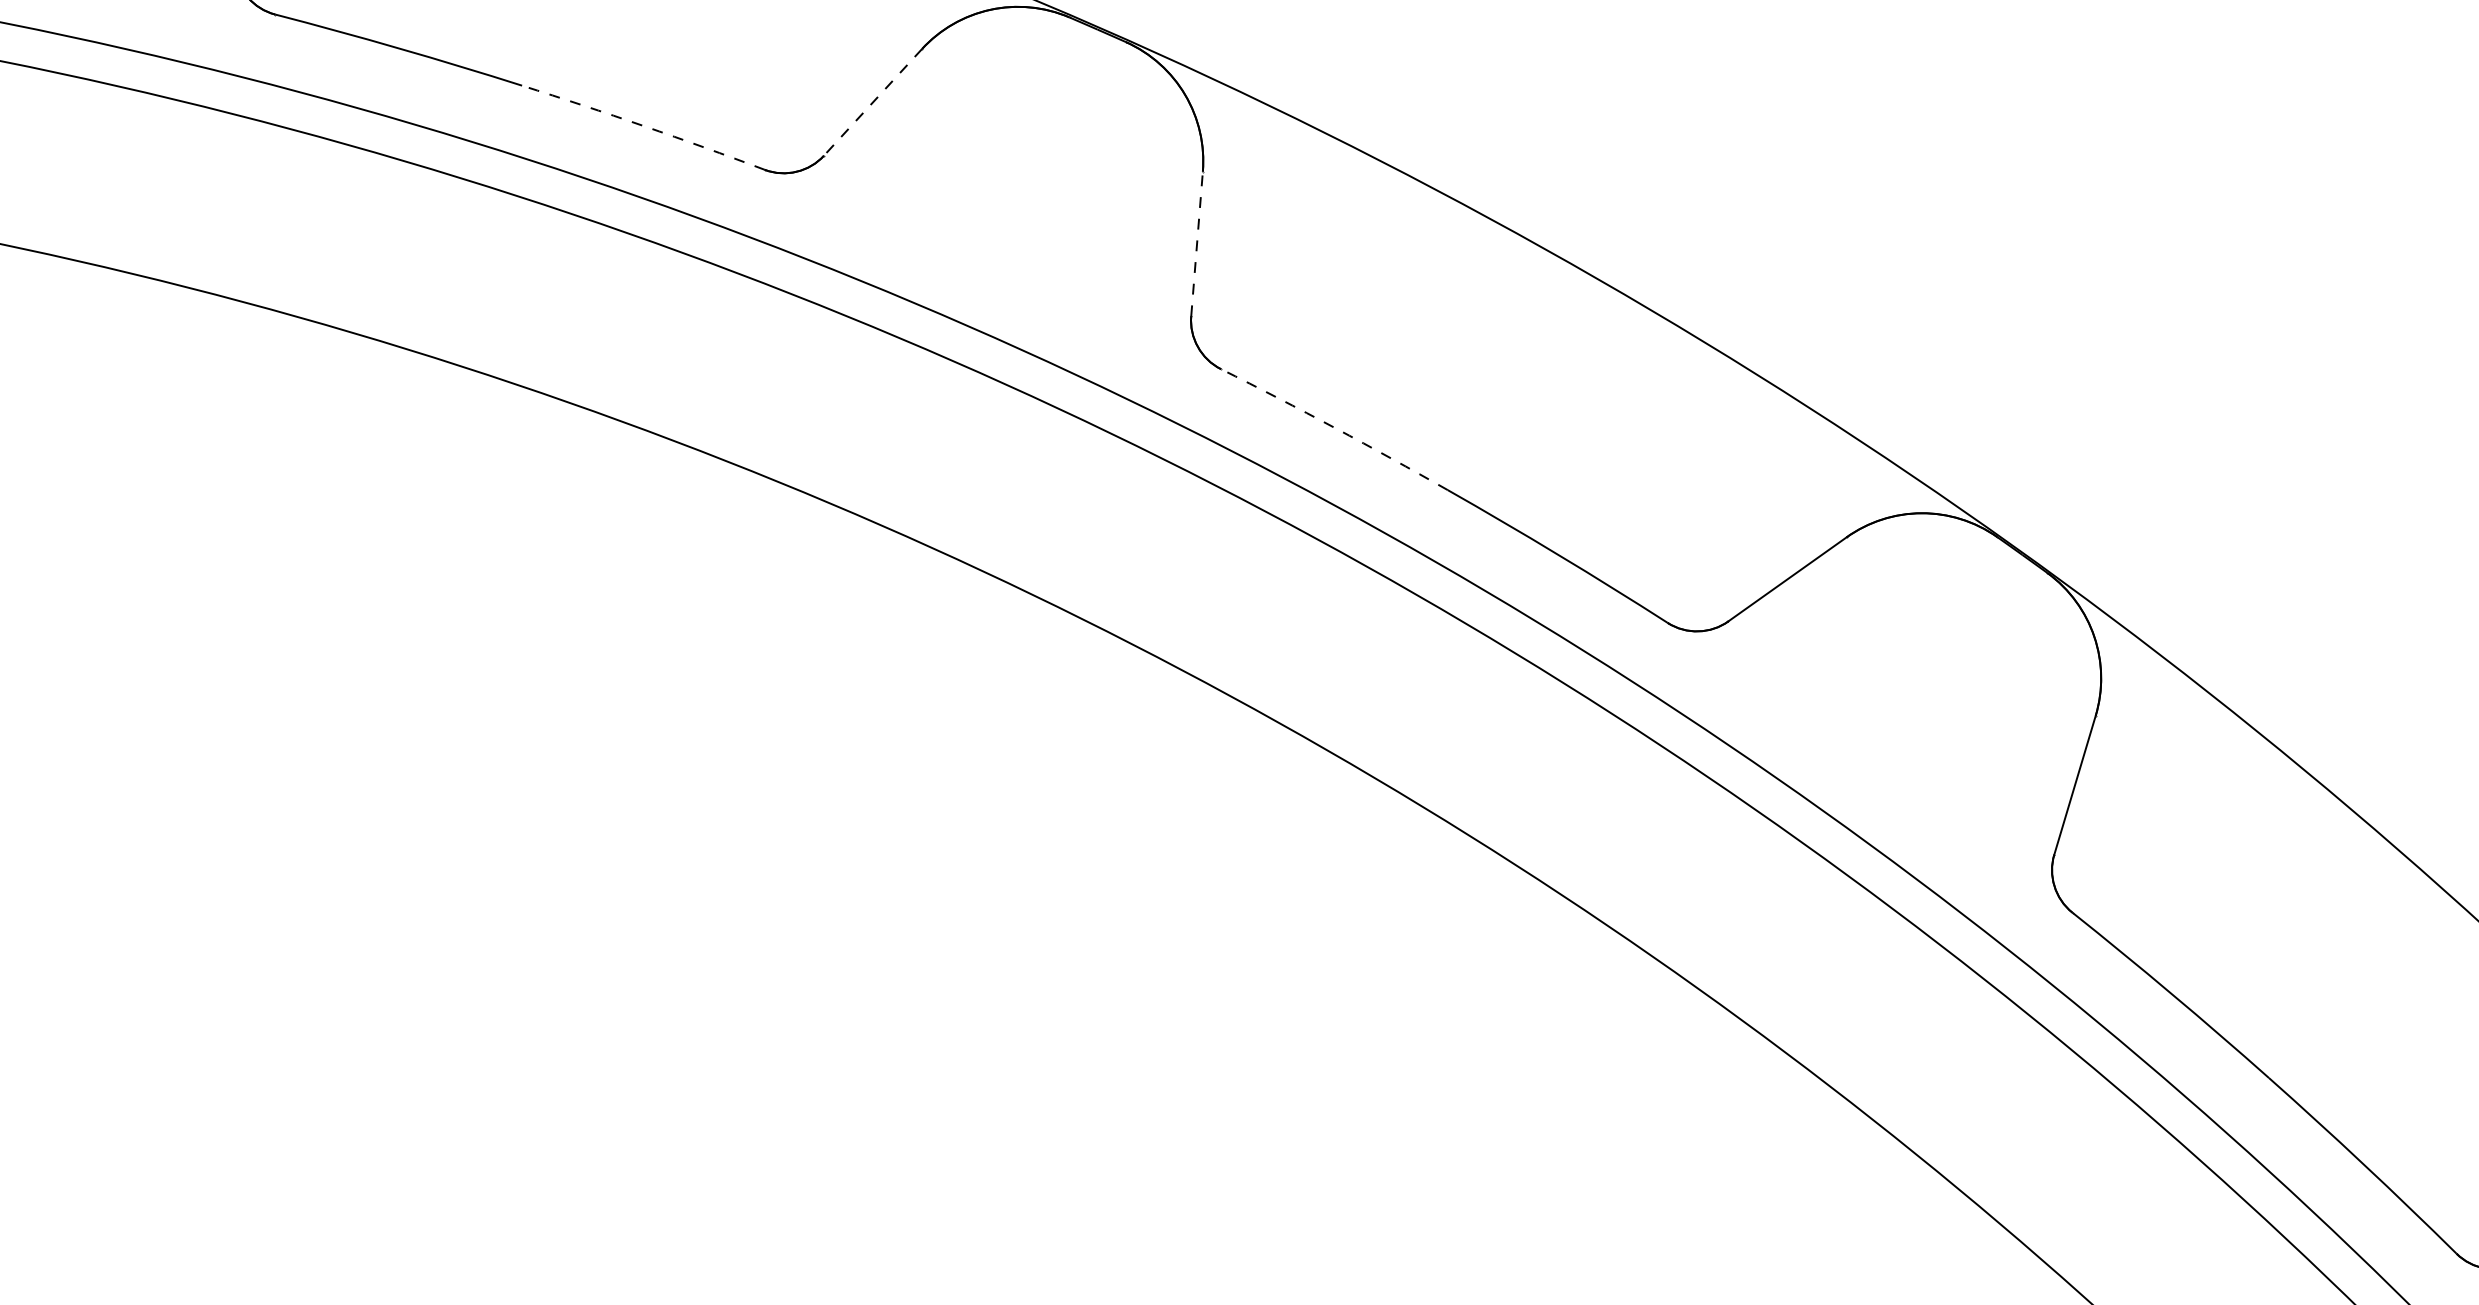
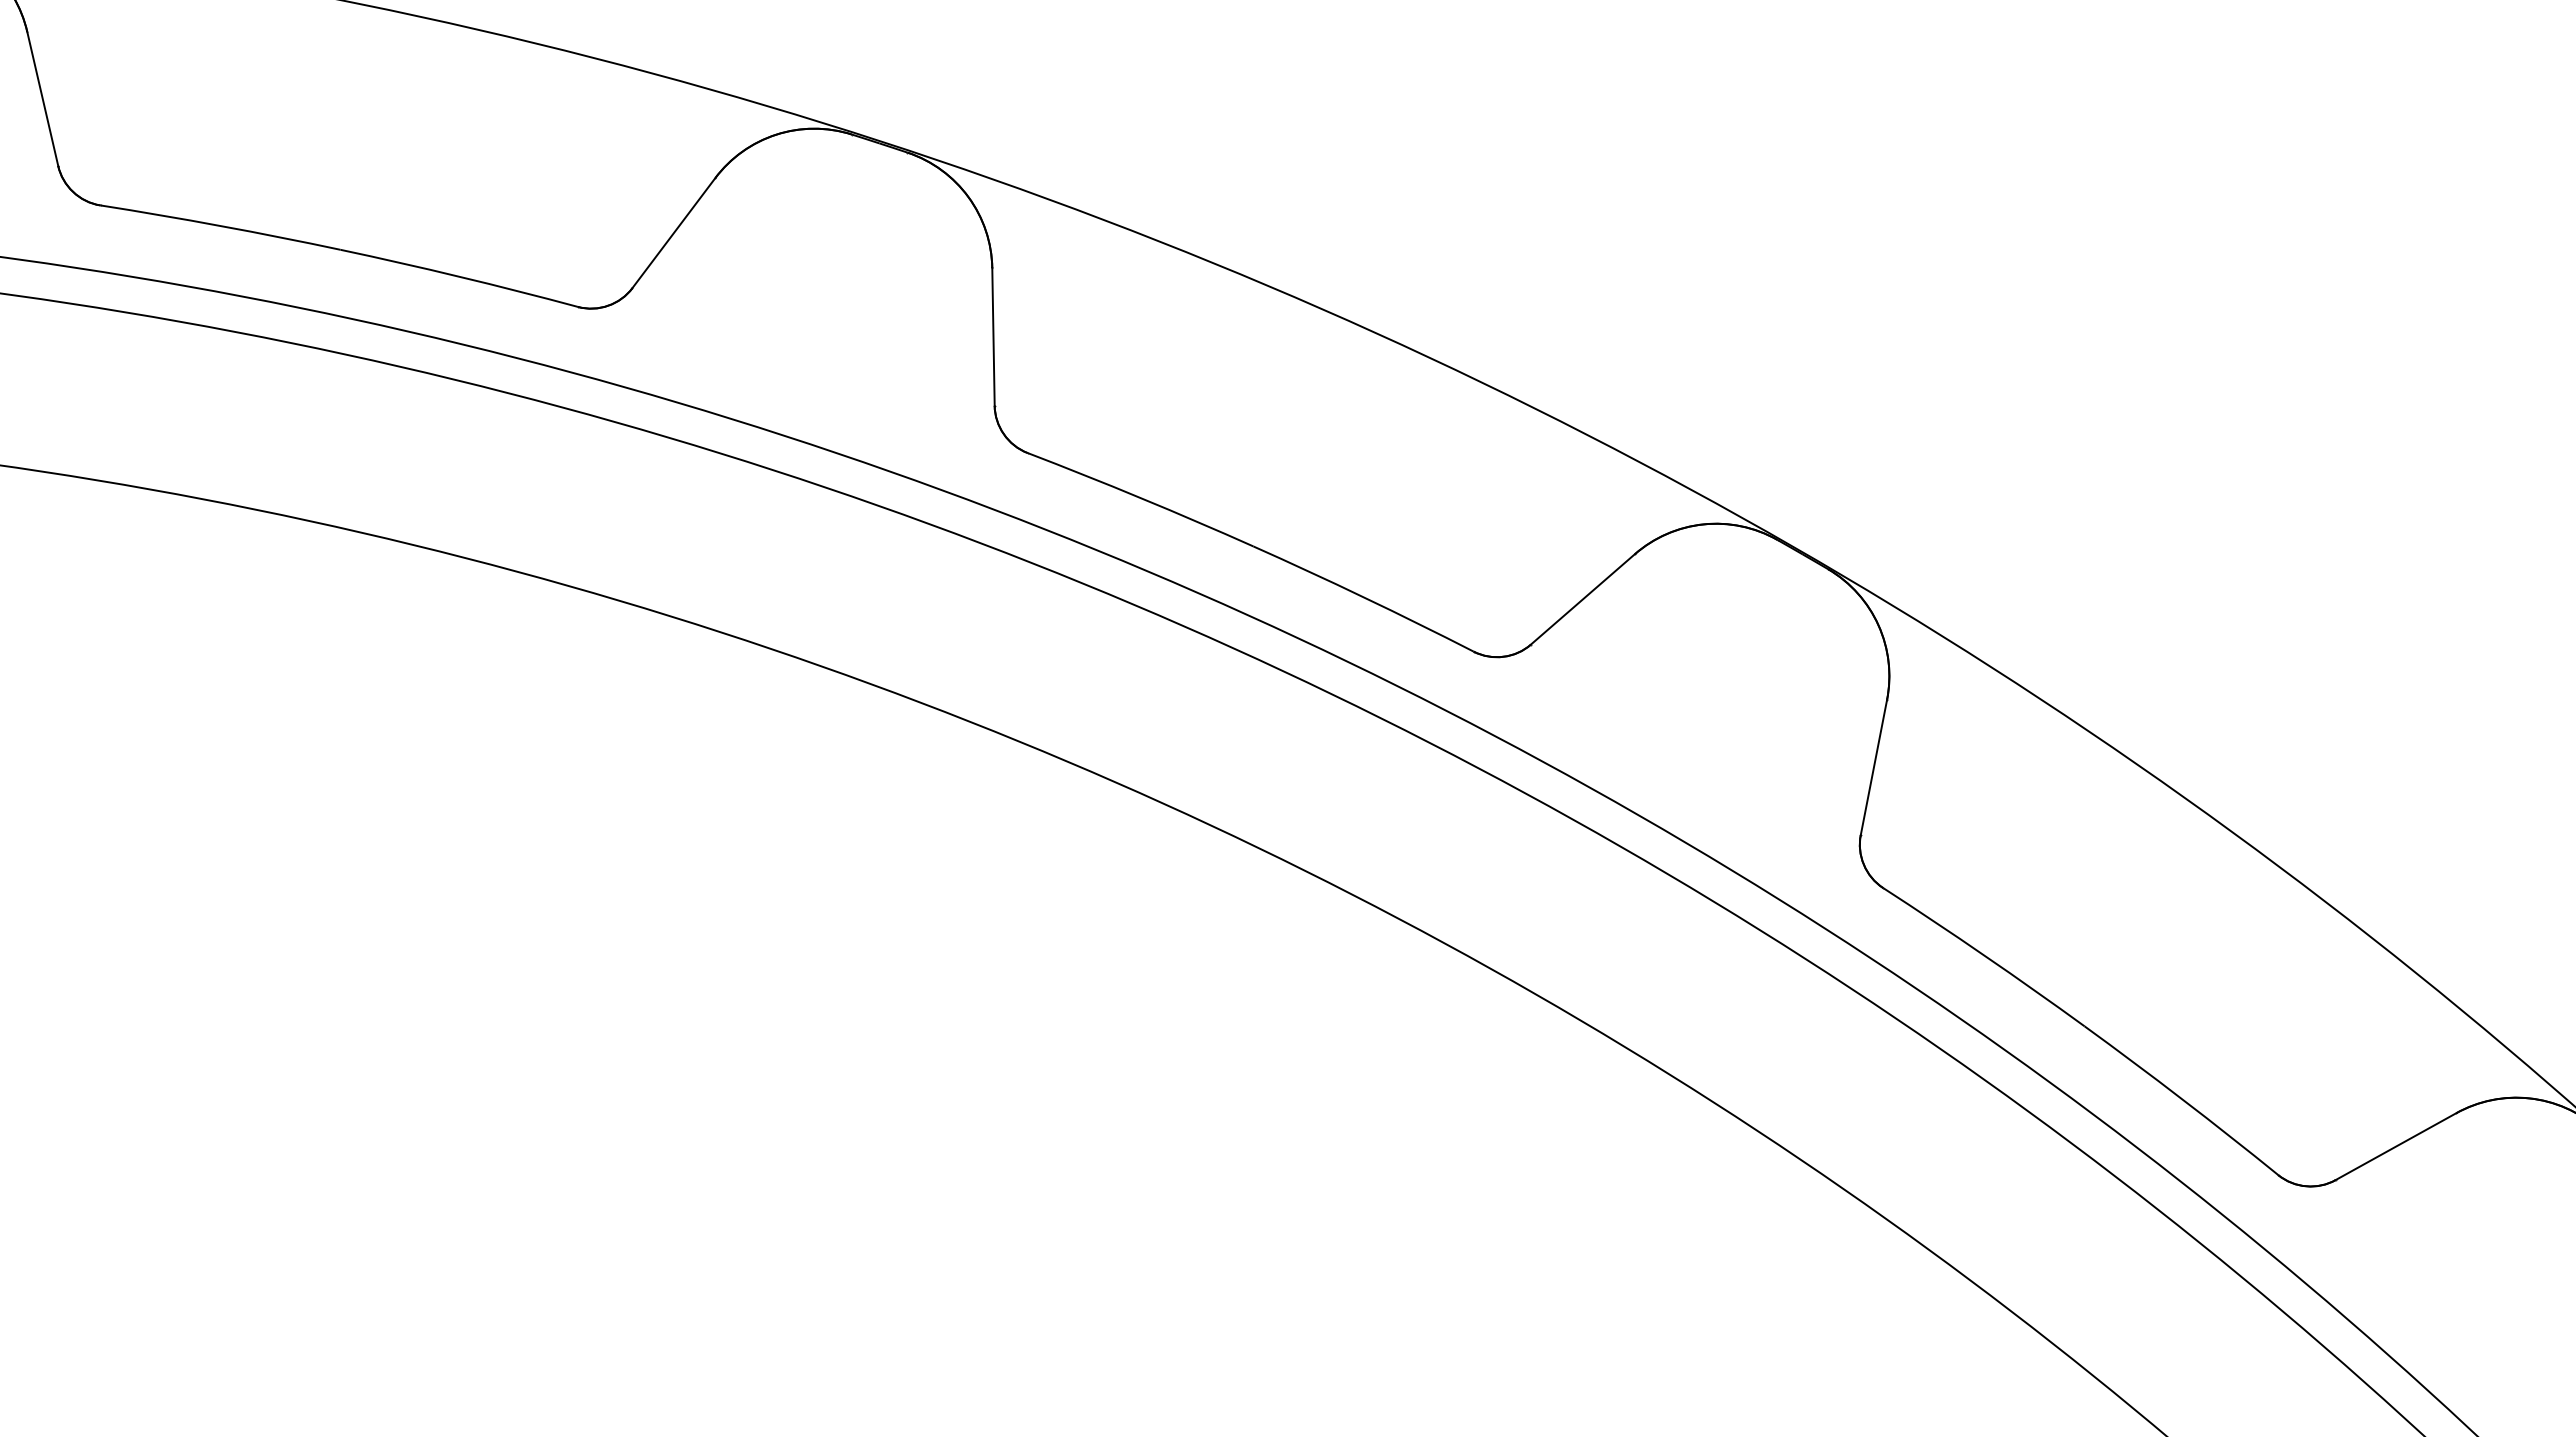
line: (872, 102) -> (673, 233), dashed -> solid
arc: (643, 125) -> (459, 276), dashed -> solid
line: (1197, 243) -> (993, 336), dashed -> solid
arc: (1335, 428) -> (1141, 498), dashed -> solid

